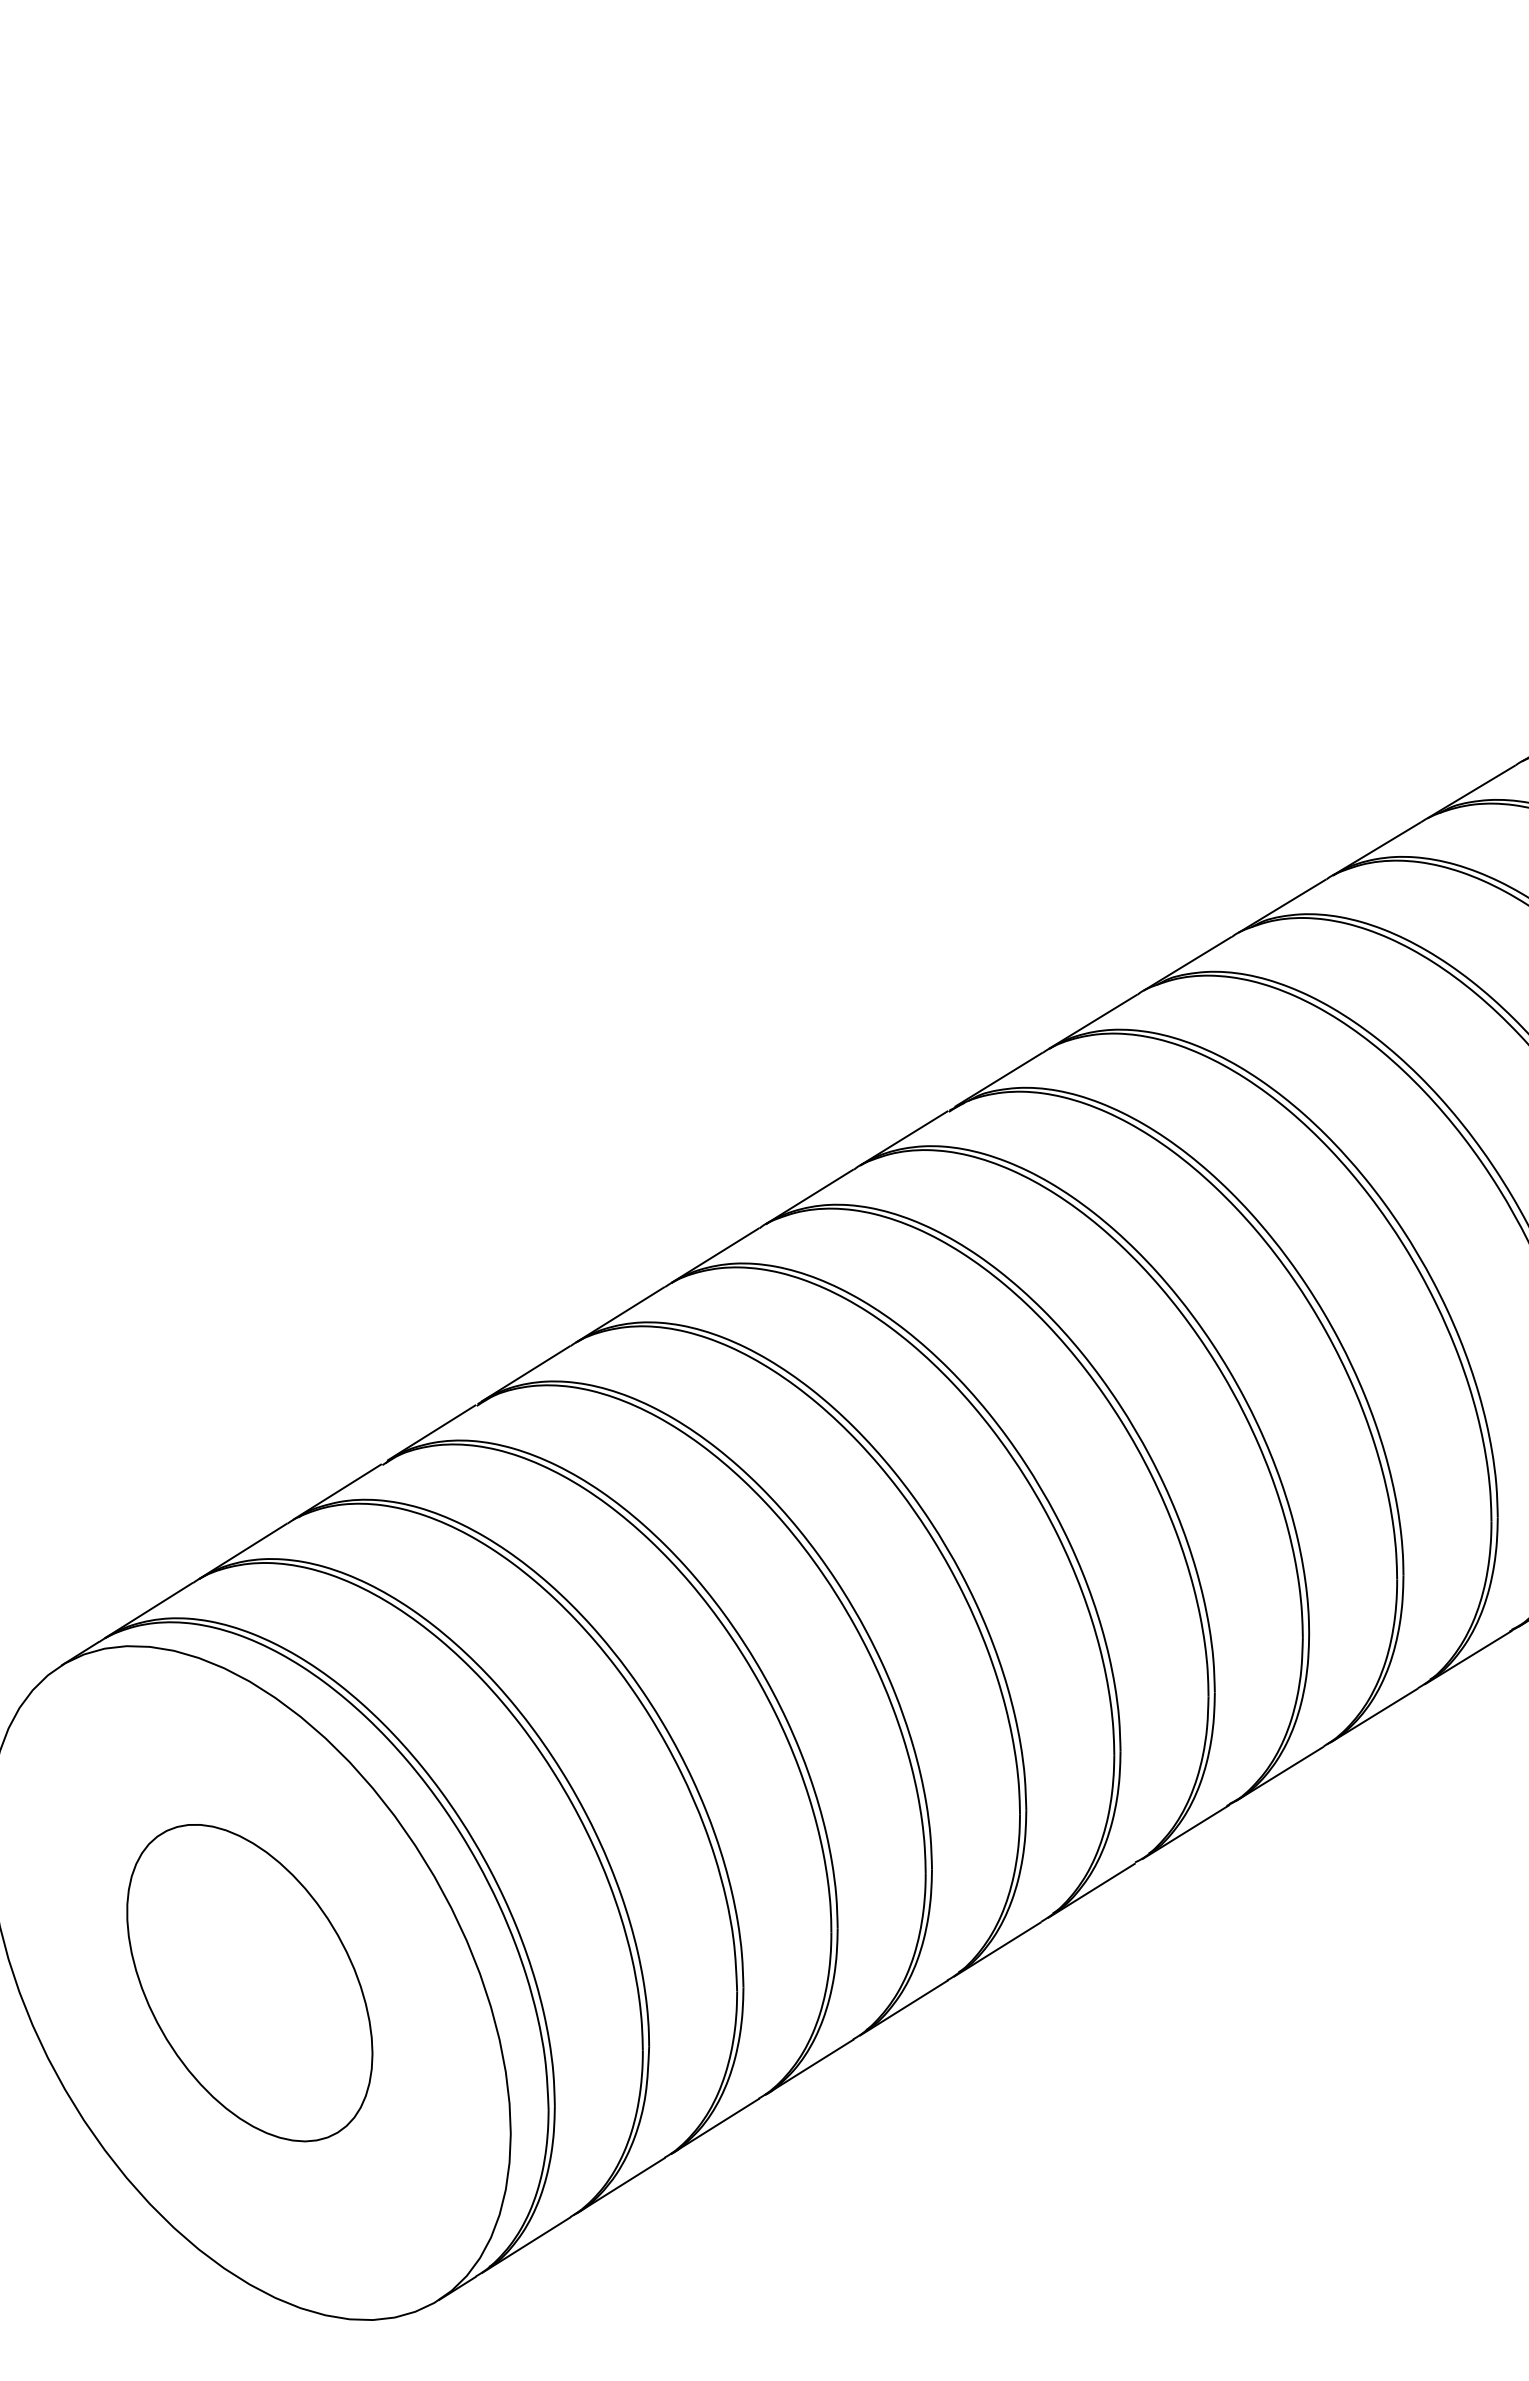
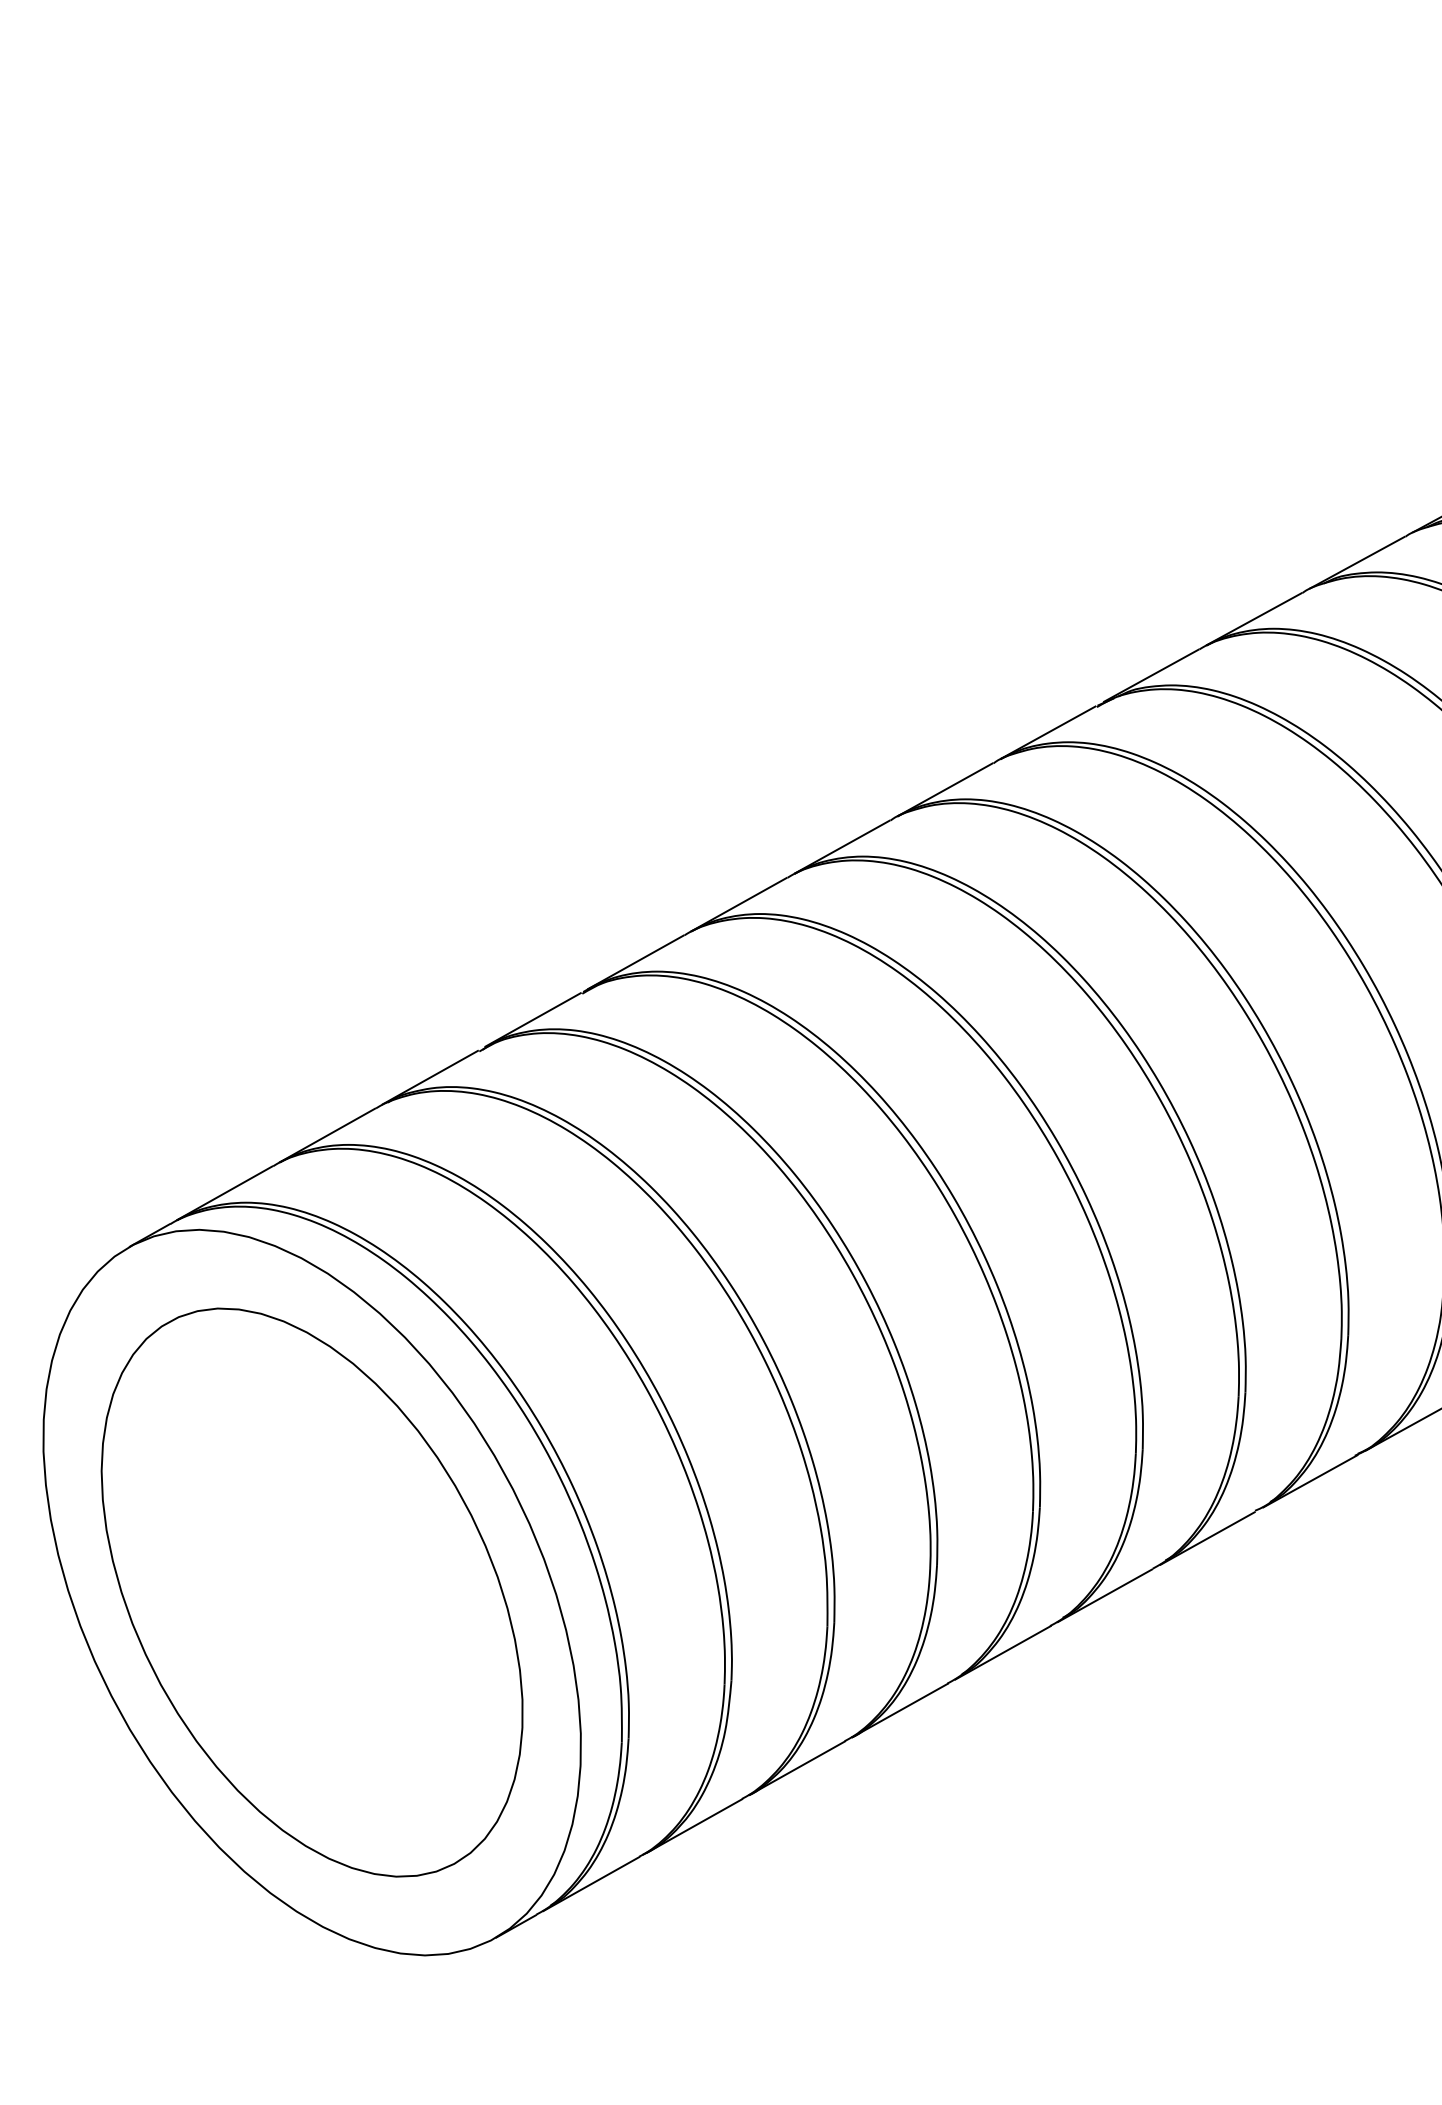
part: (249, 1982) -> (311, 1591), size x1.67

